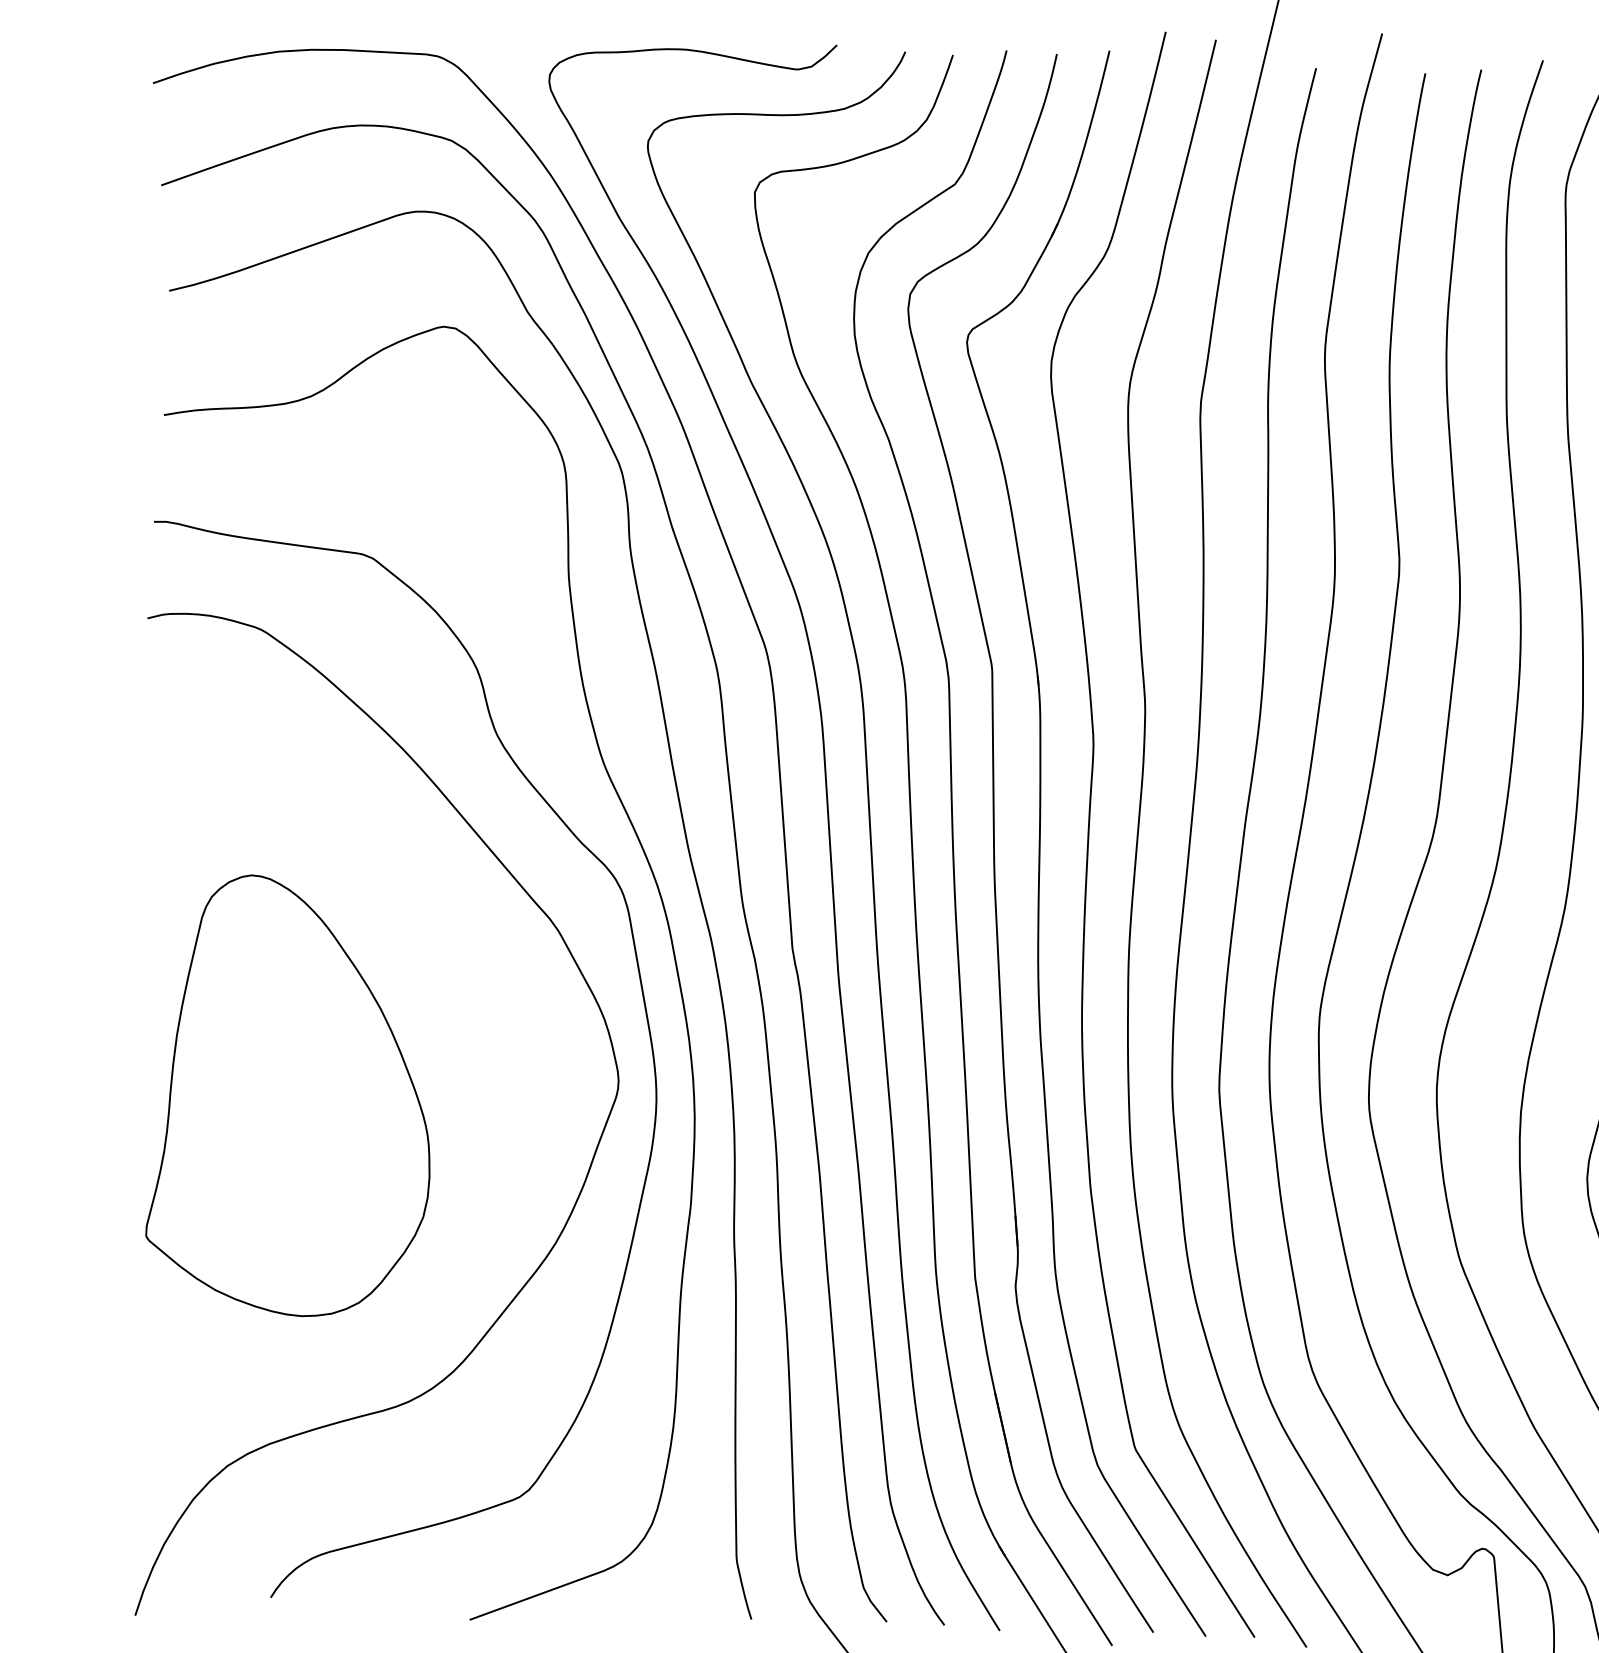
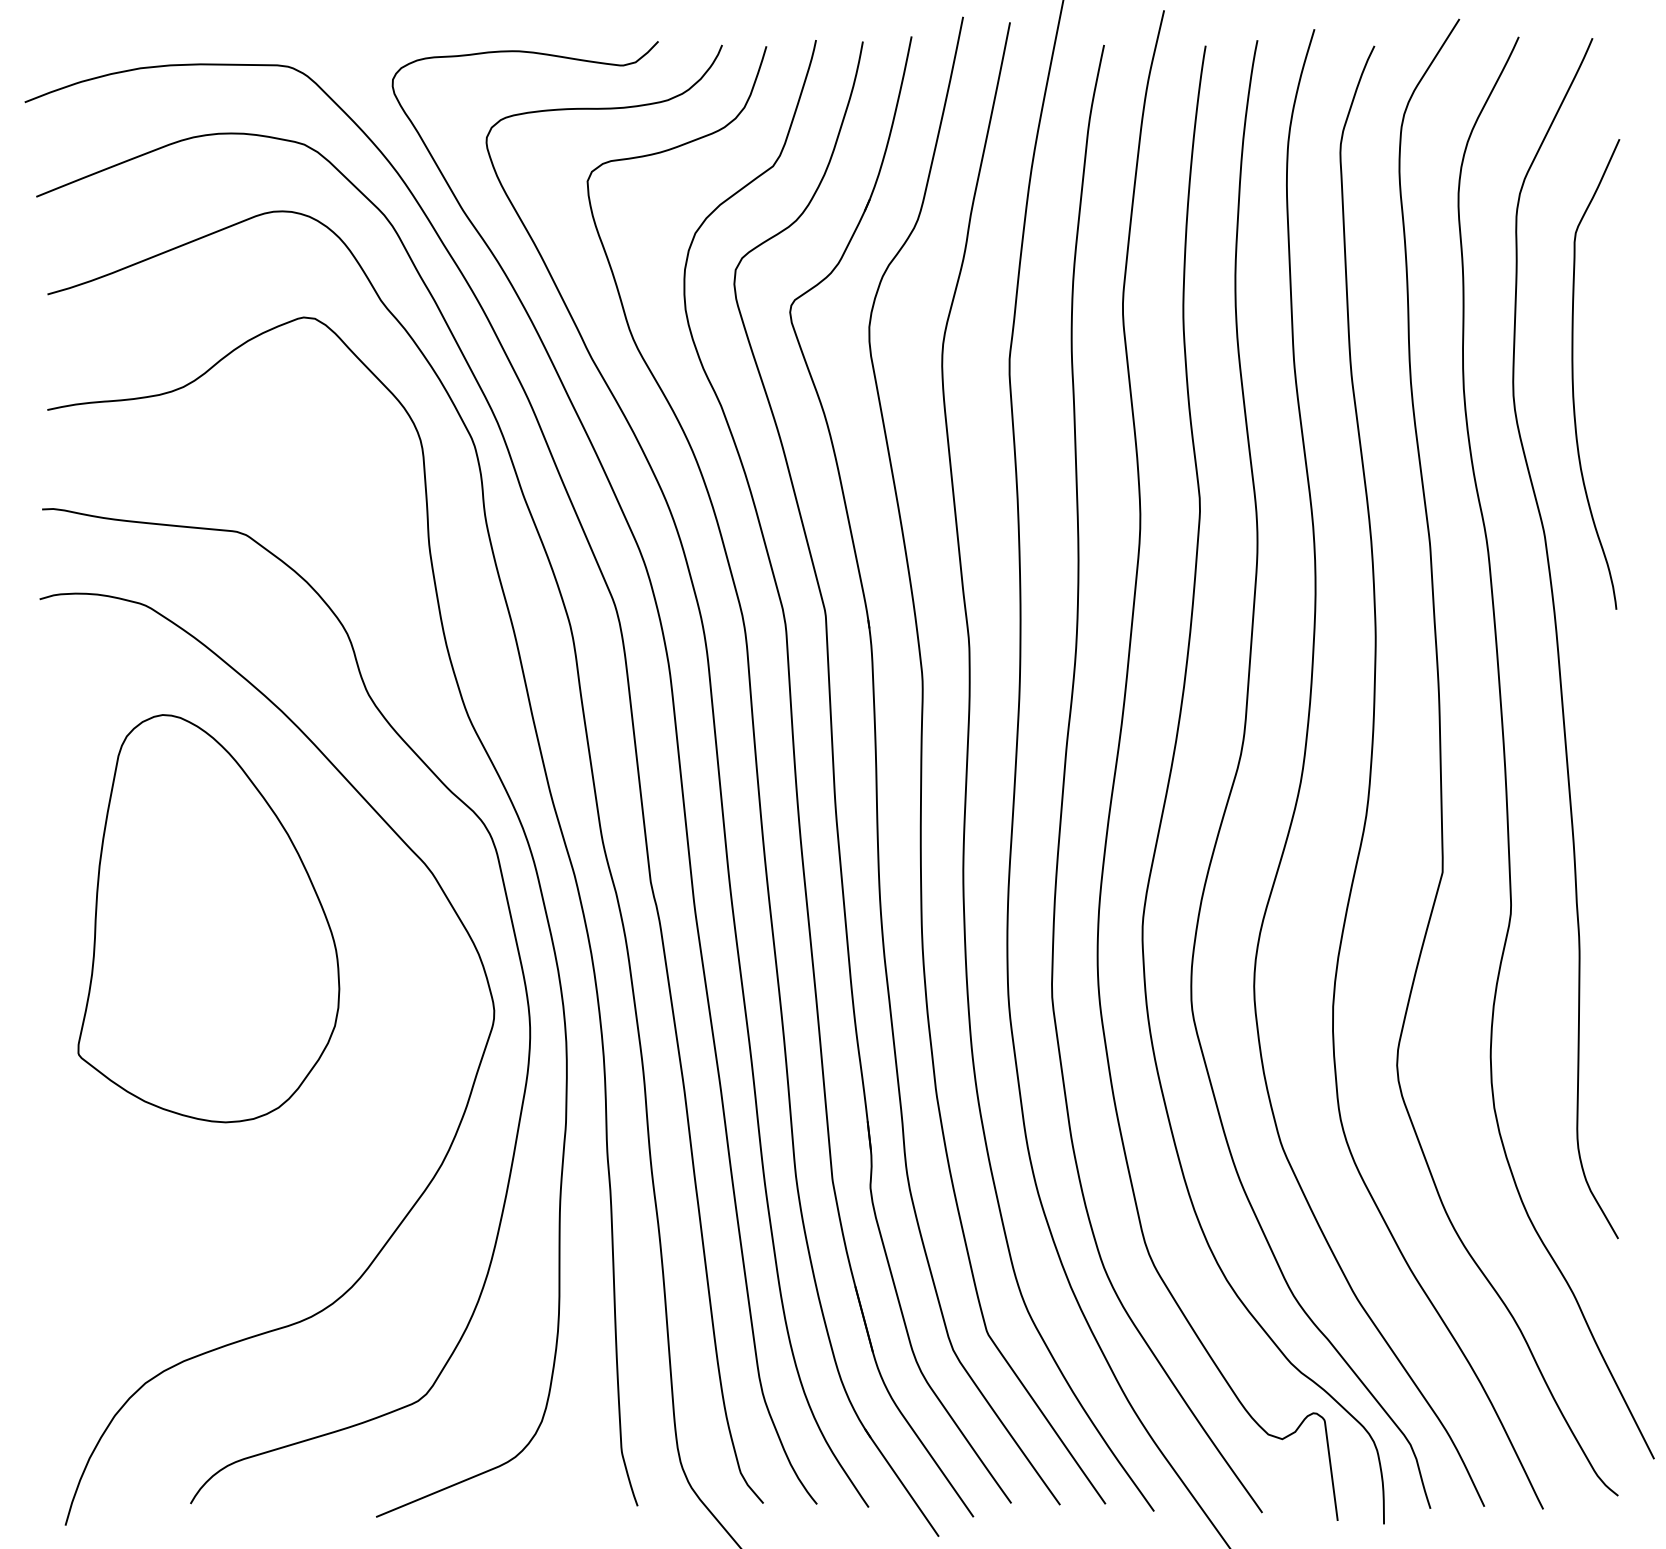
part: (291, 1096) -> (208, 918), moved

